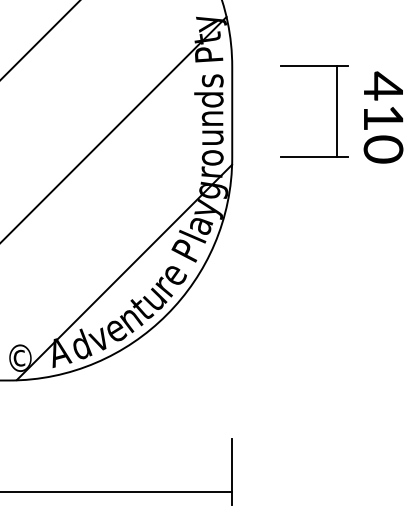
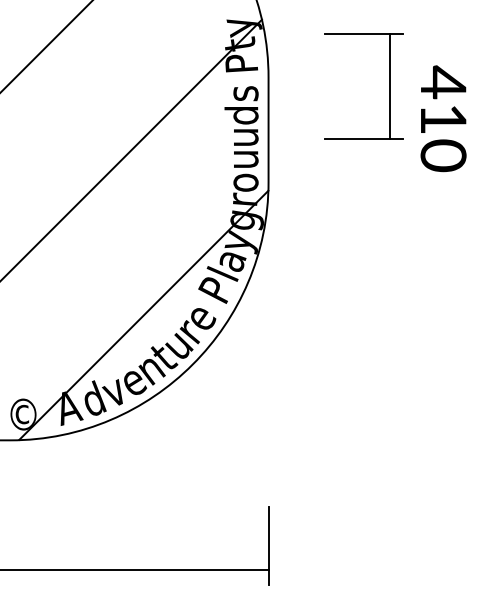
part: (336, 111) -> (389, 86), moved
text: (383, 117) -> (443, 118), moved
text: (212, 118) -> (245, 137), n -> u

